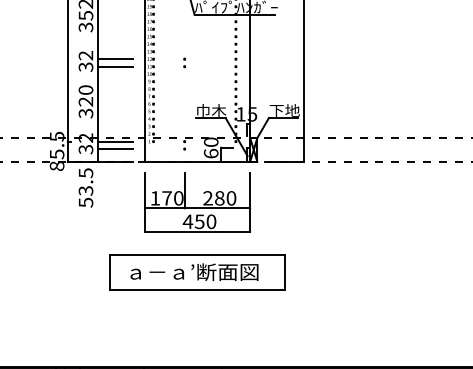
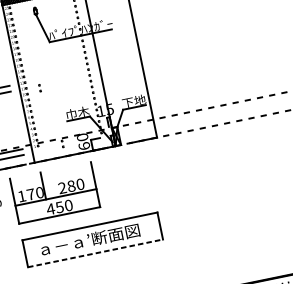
part: (184, 62) -> (39, 87), moved
part: (197, 202) -> (55, 192), moved
line: (197, 290) -> (95, 253), solid -> dashed

